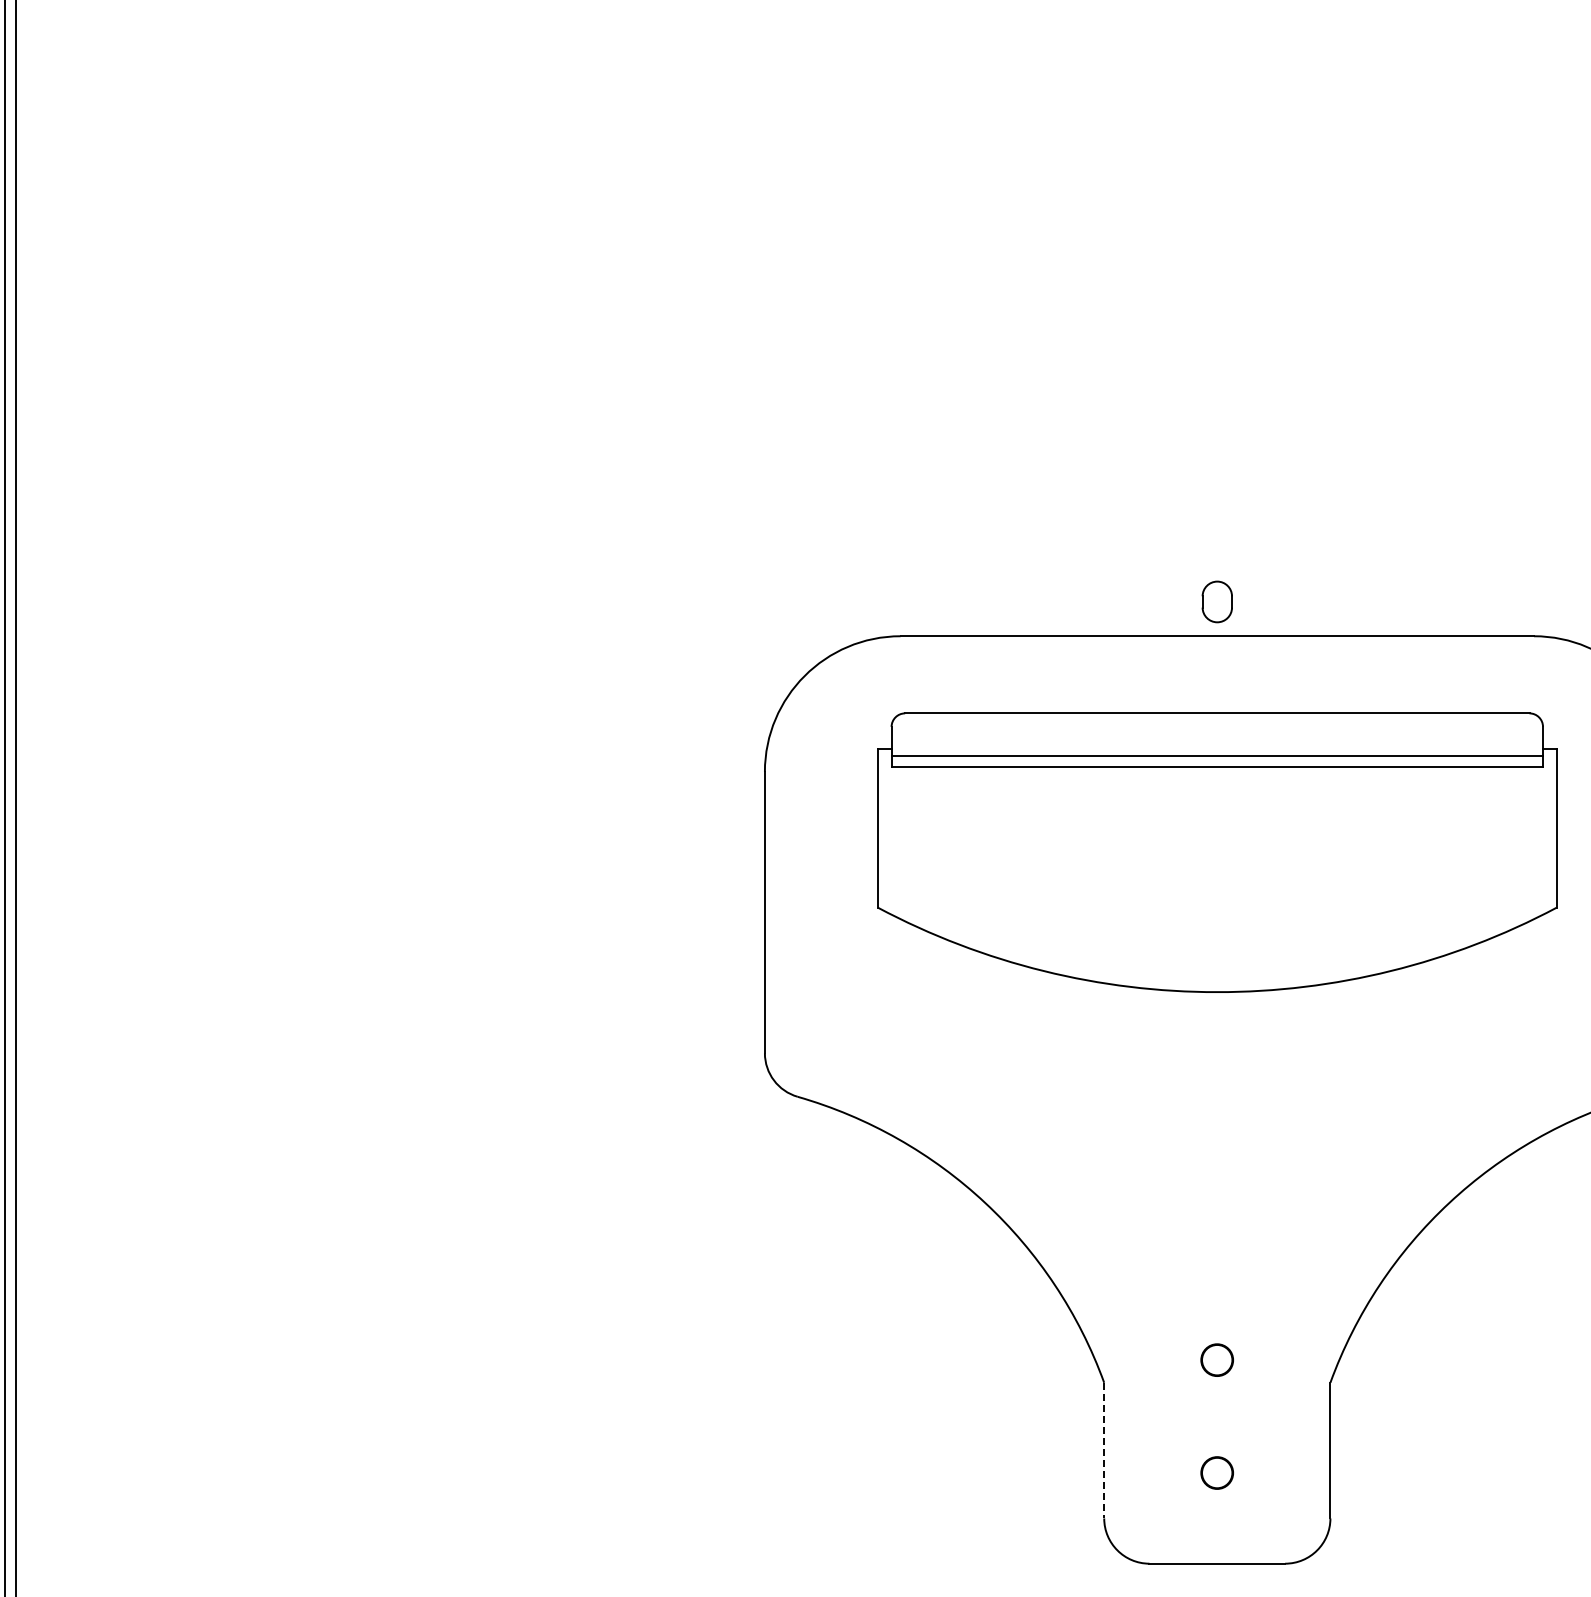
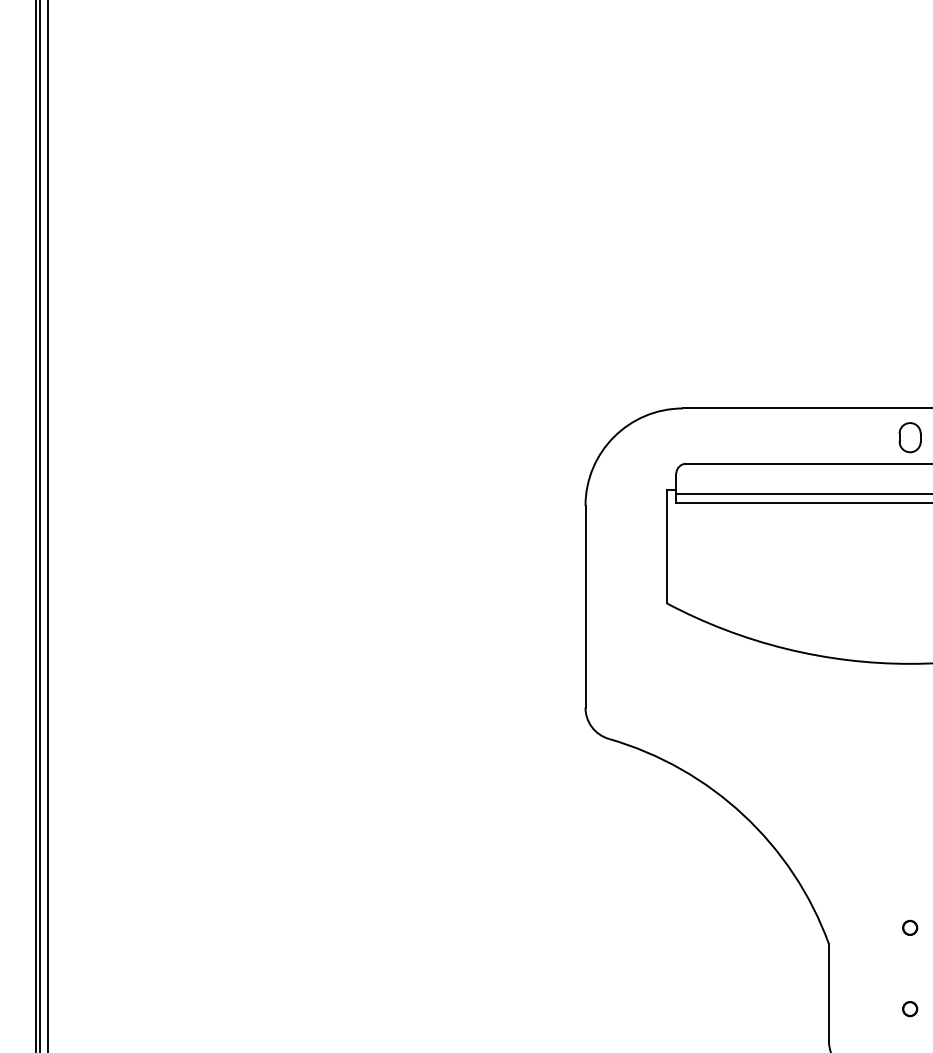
part: (1216, 601) -> (909, 437), moved
part: (1217, 1359) -> (910, 927), size x0.62
line: (1104, 1450) -> (829, 992), dashed -> solid
part: (1217, 1473) -> (910, 1009), size x0.62

